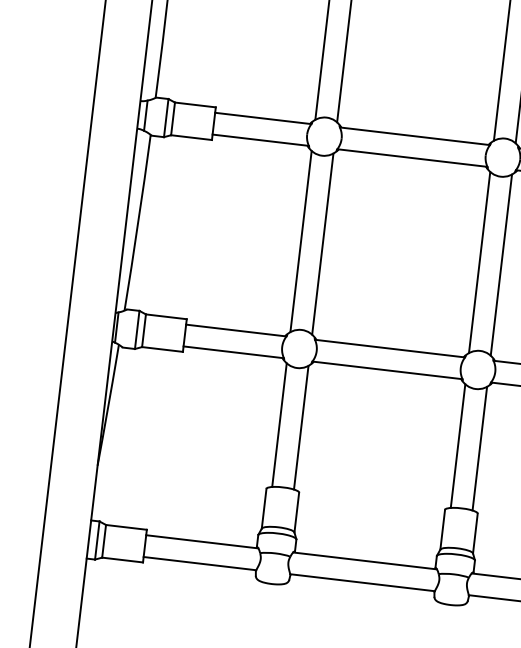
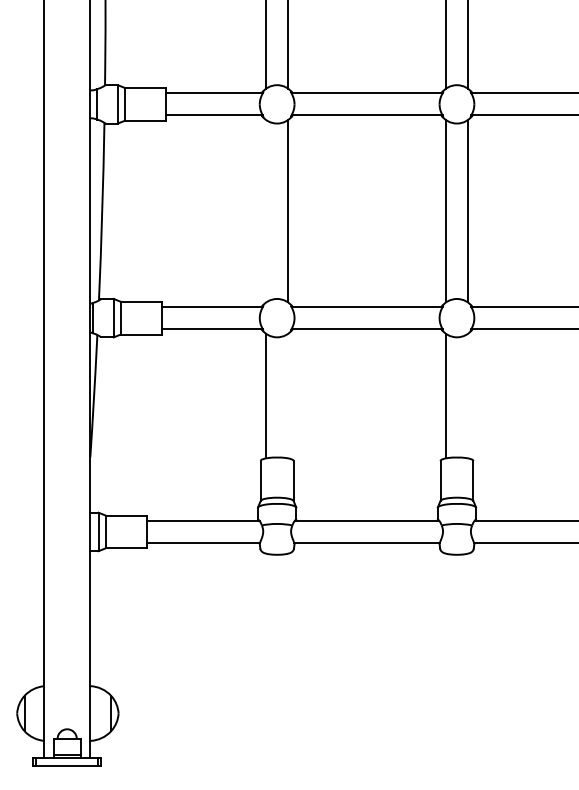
line: (301, 241) -> (266, 211), removed
line: (301, 427) -> (288, 395), removed
line: (479, 448) -> (467, 395), removed

